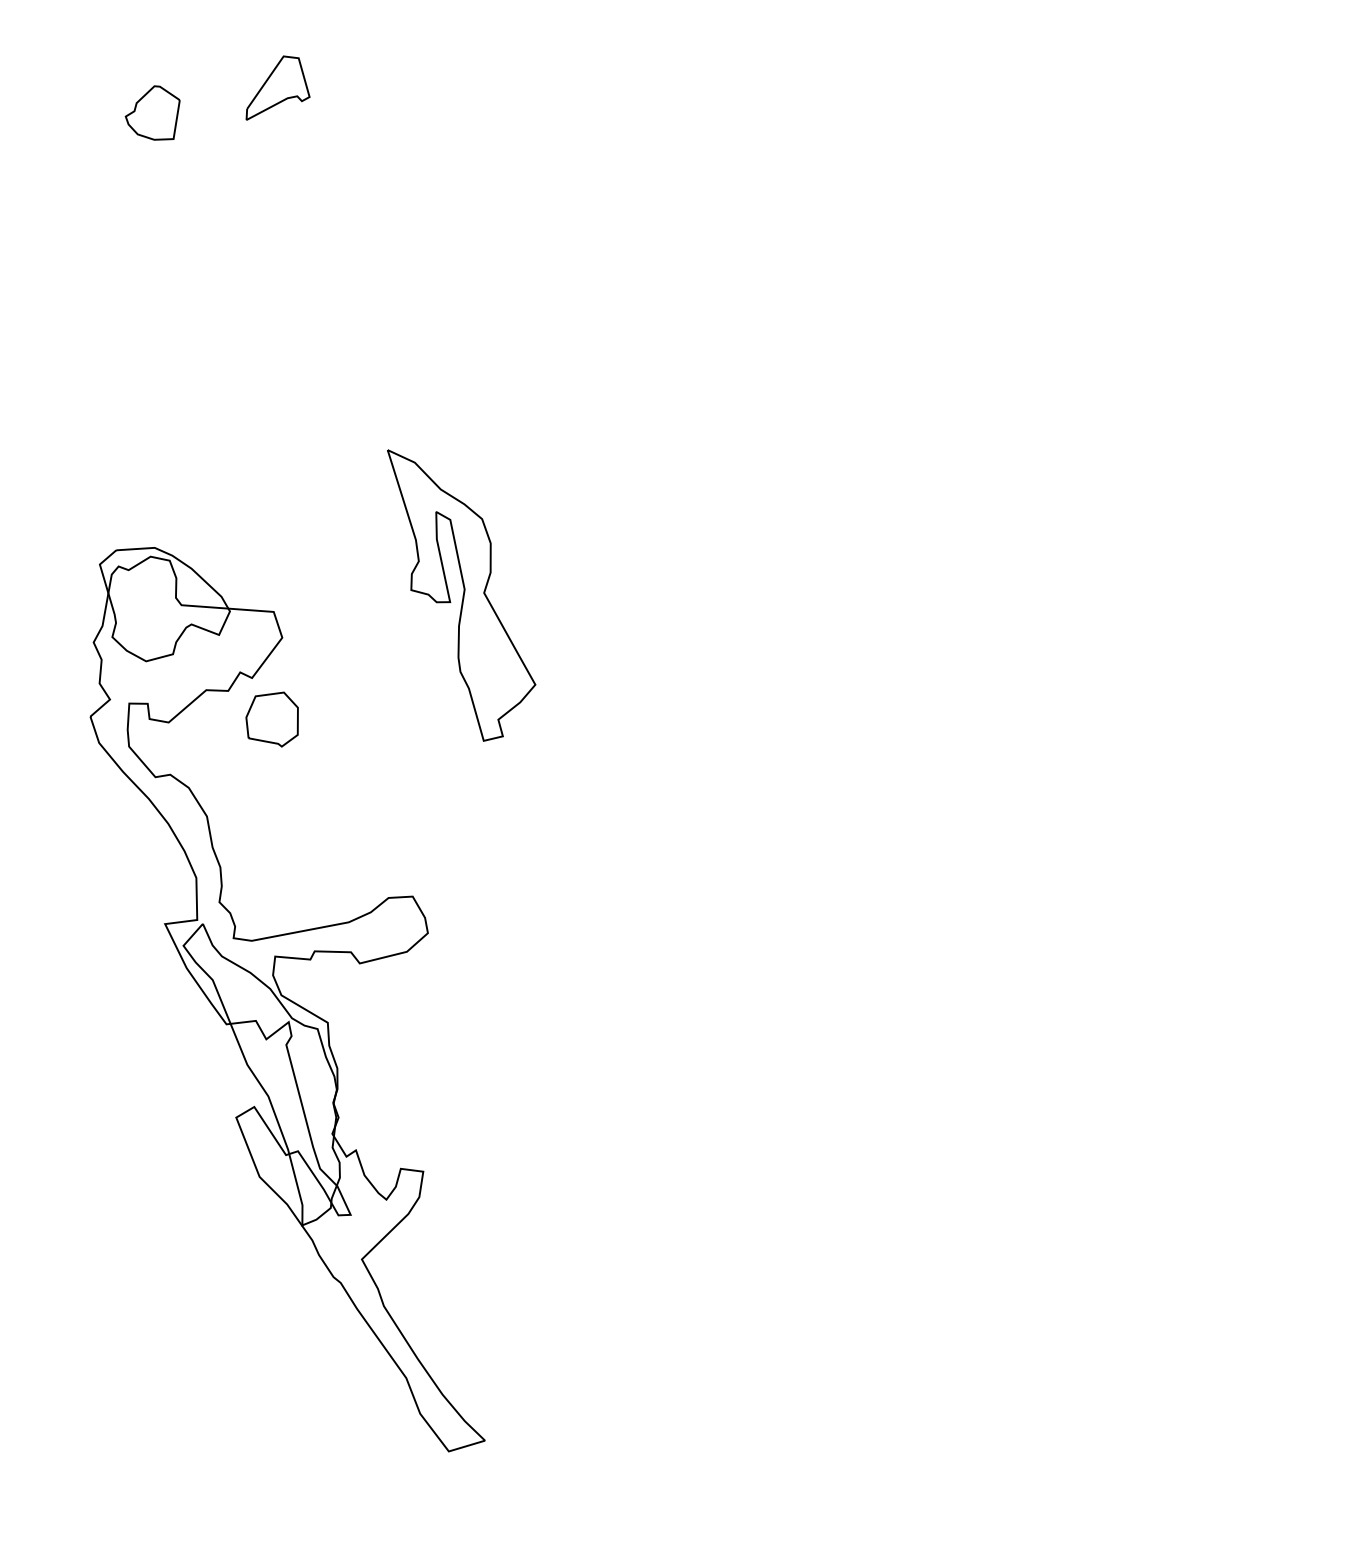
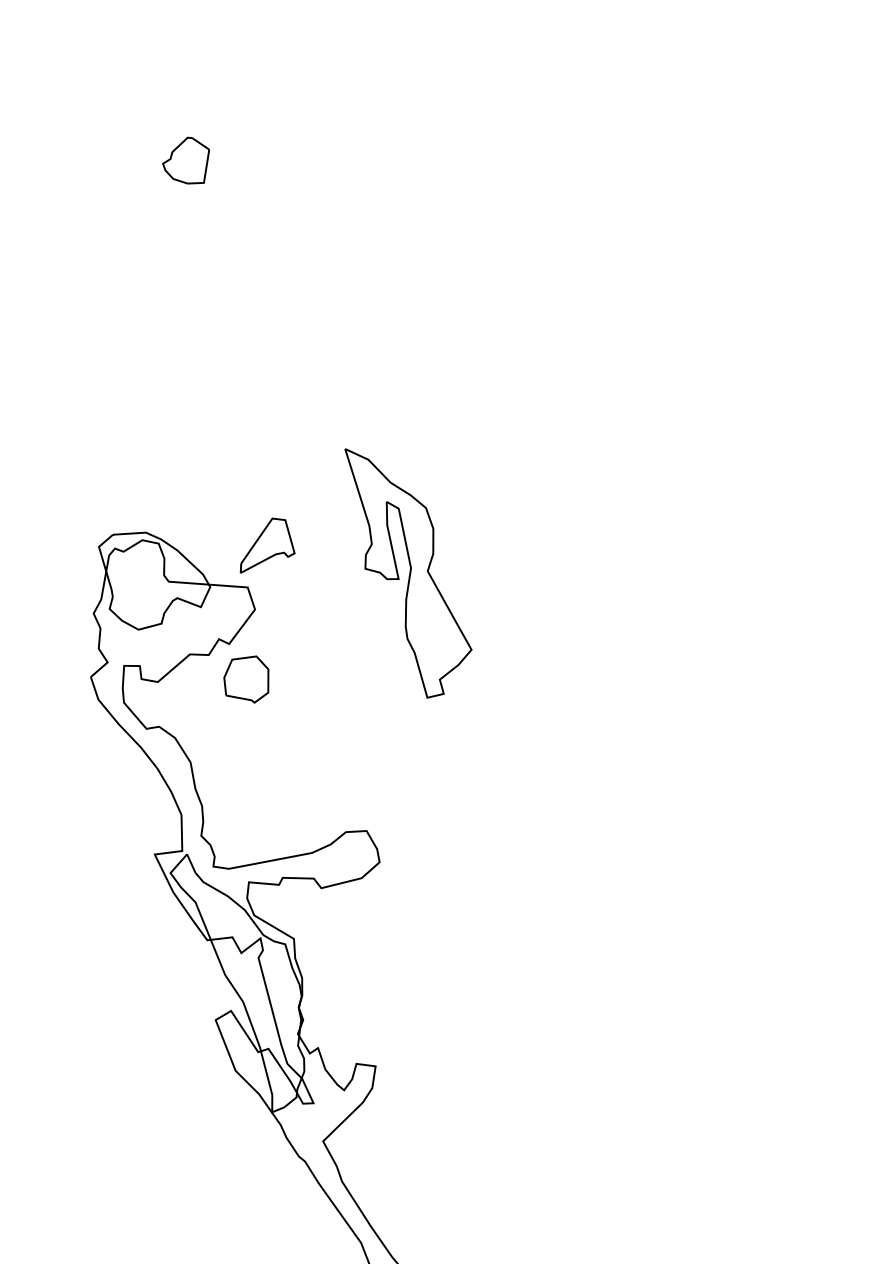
part: (277, 87) -> (267, 545), moved
part: (152, 112) -> (185, 160), moved

